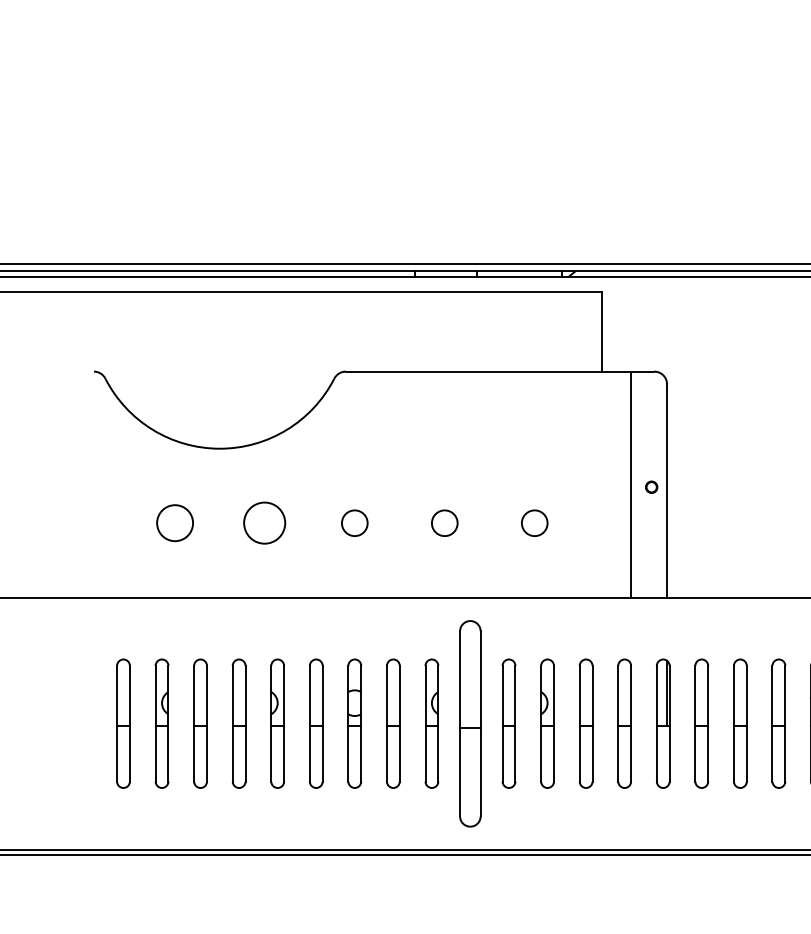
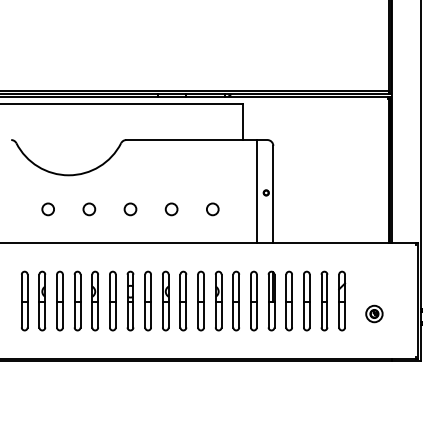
circle: (173, 523) -> (47, 209), size x0.71
circle: (265, 523) -> (89, 209), size x0.62
part: (470, 722) -> (183, 300), size x0.62

